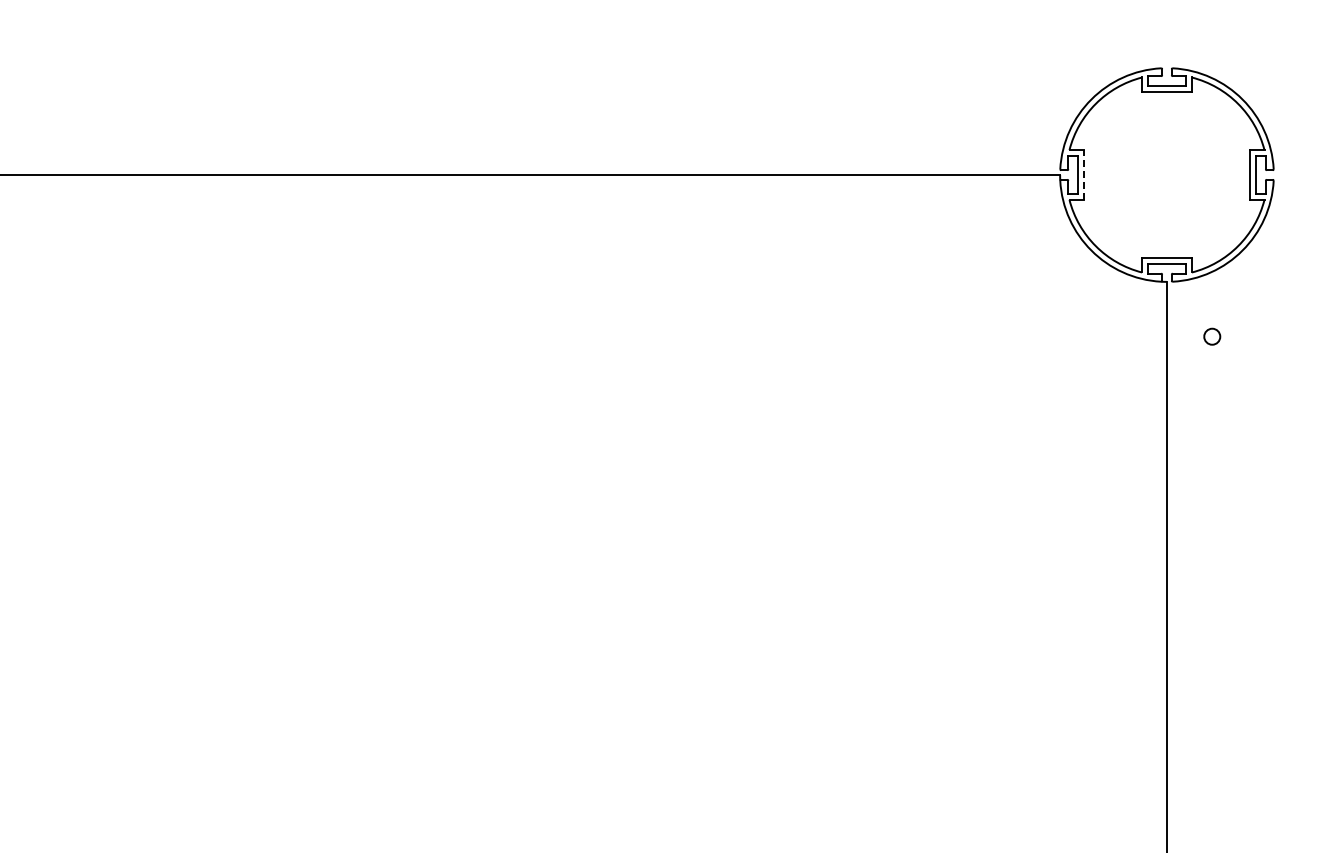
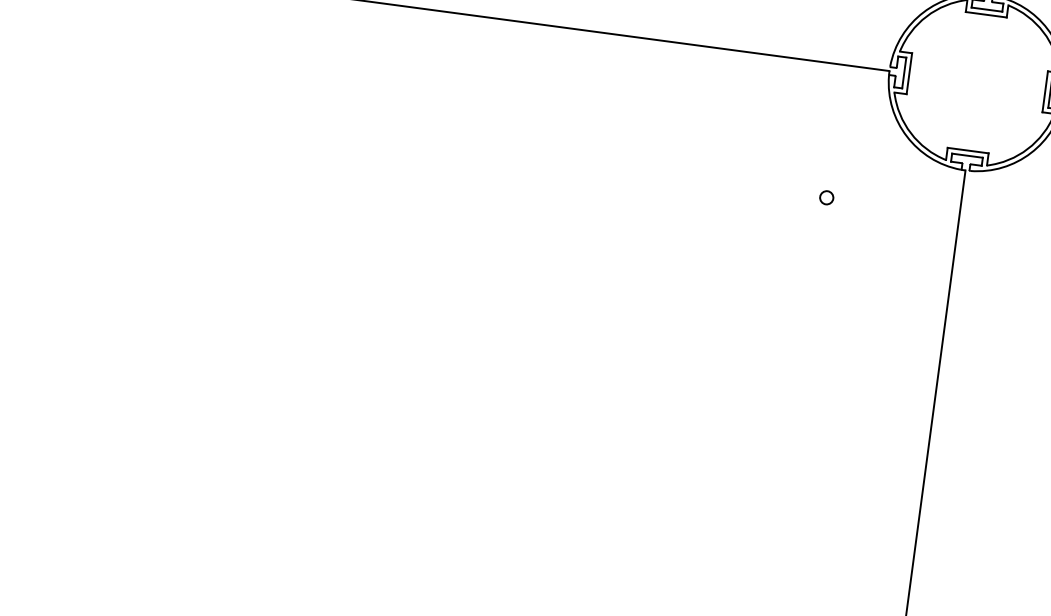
line: (1084, 175) -> (909, 74), dashed -> solid
circle: (1212, 336) -> (826, 197), moved

